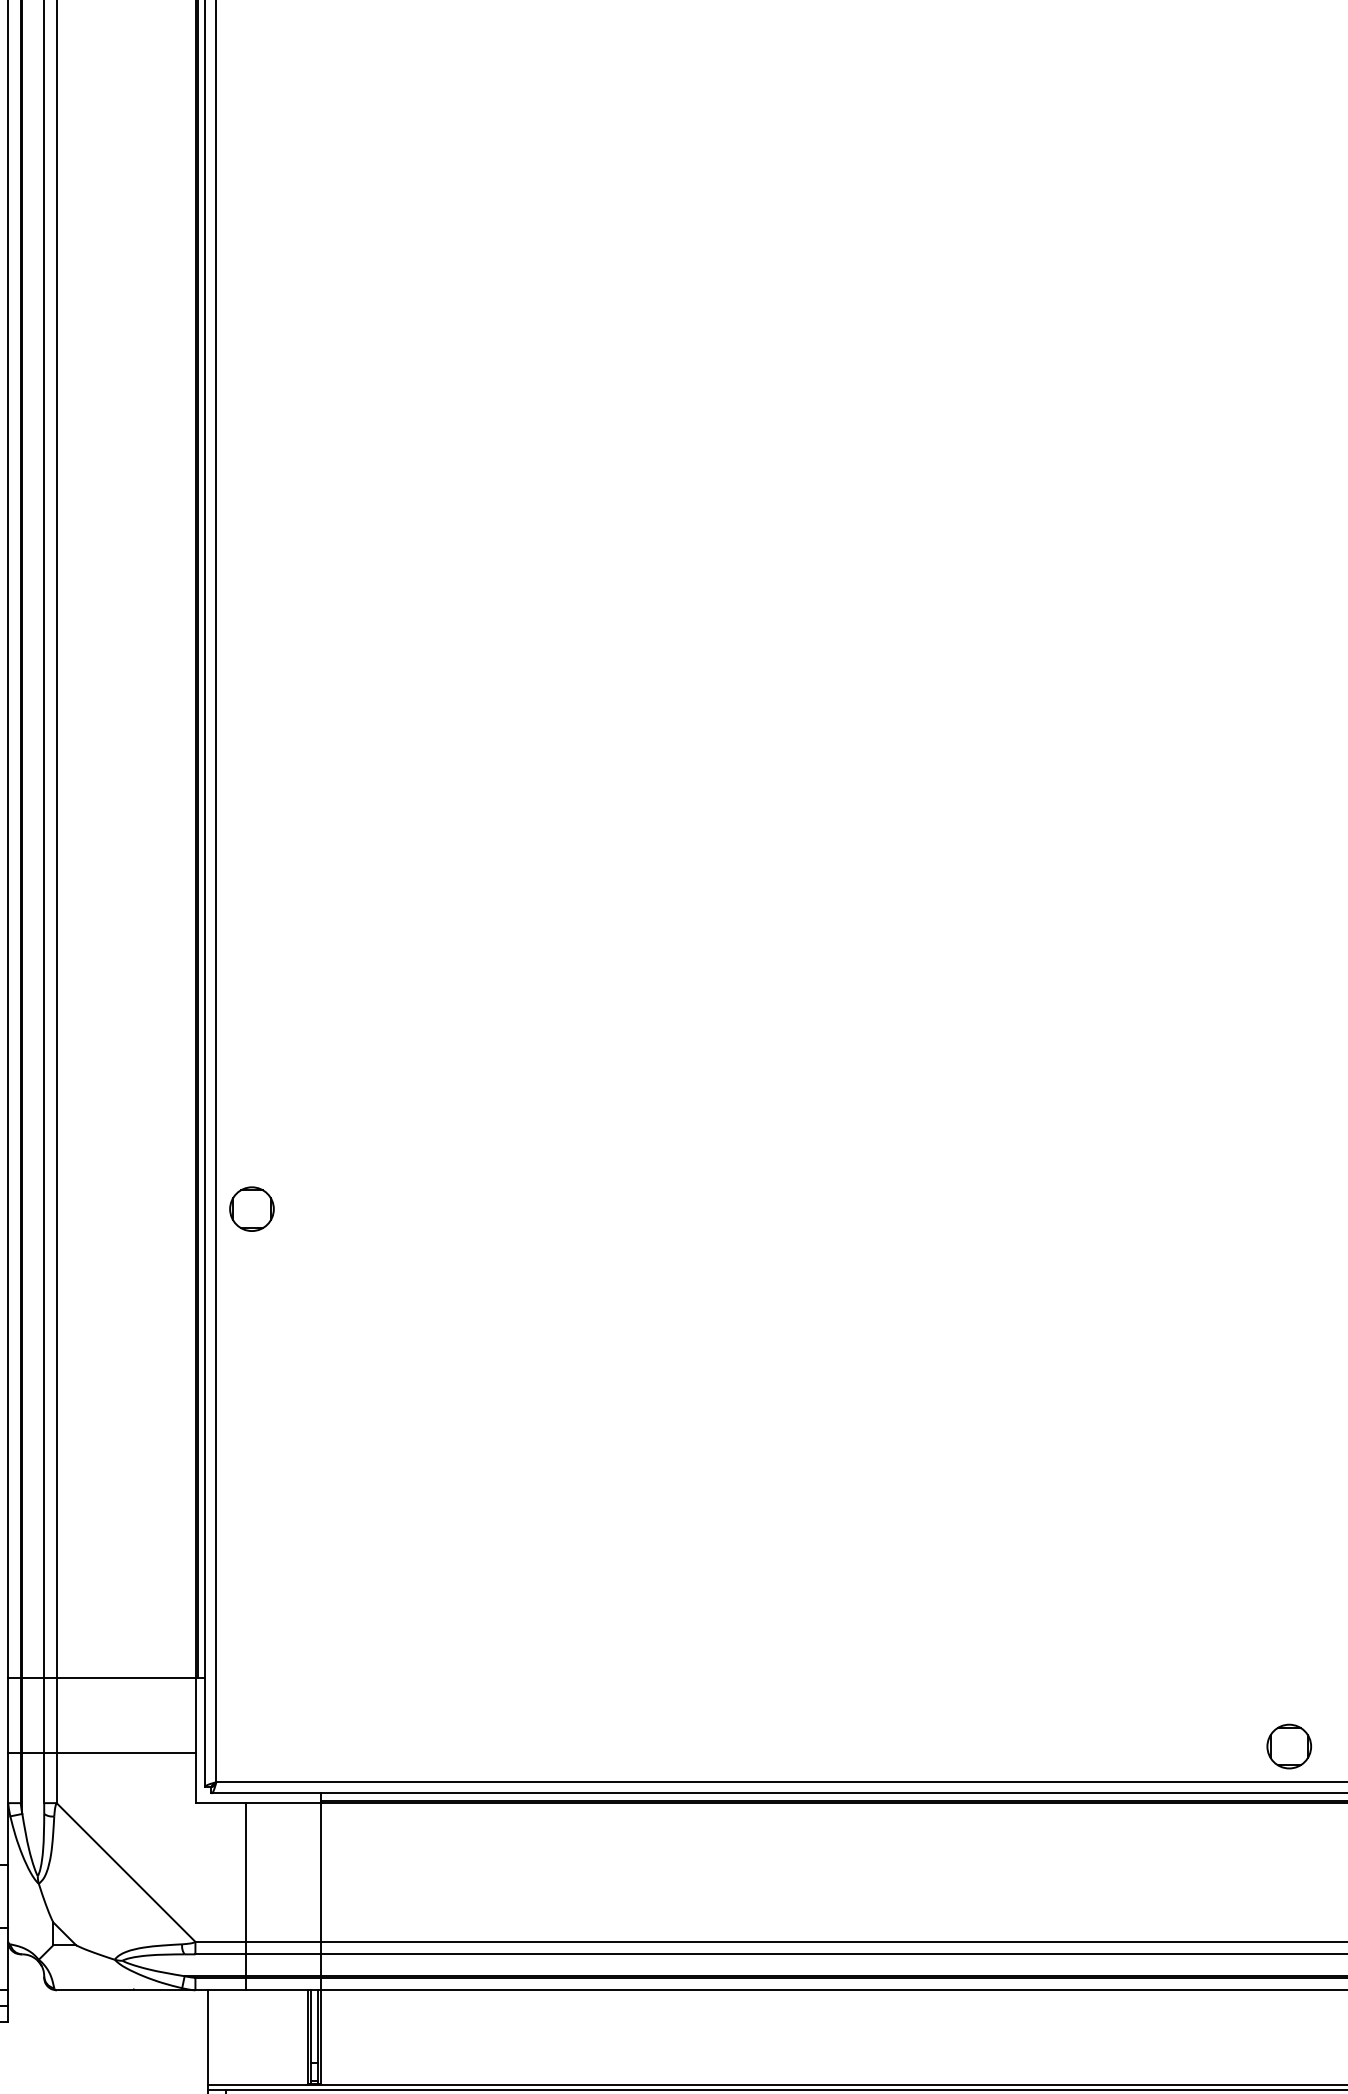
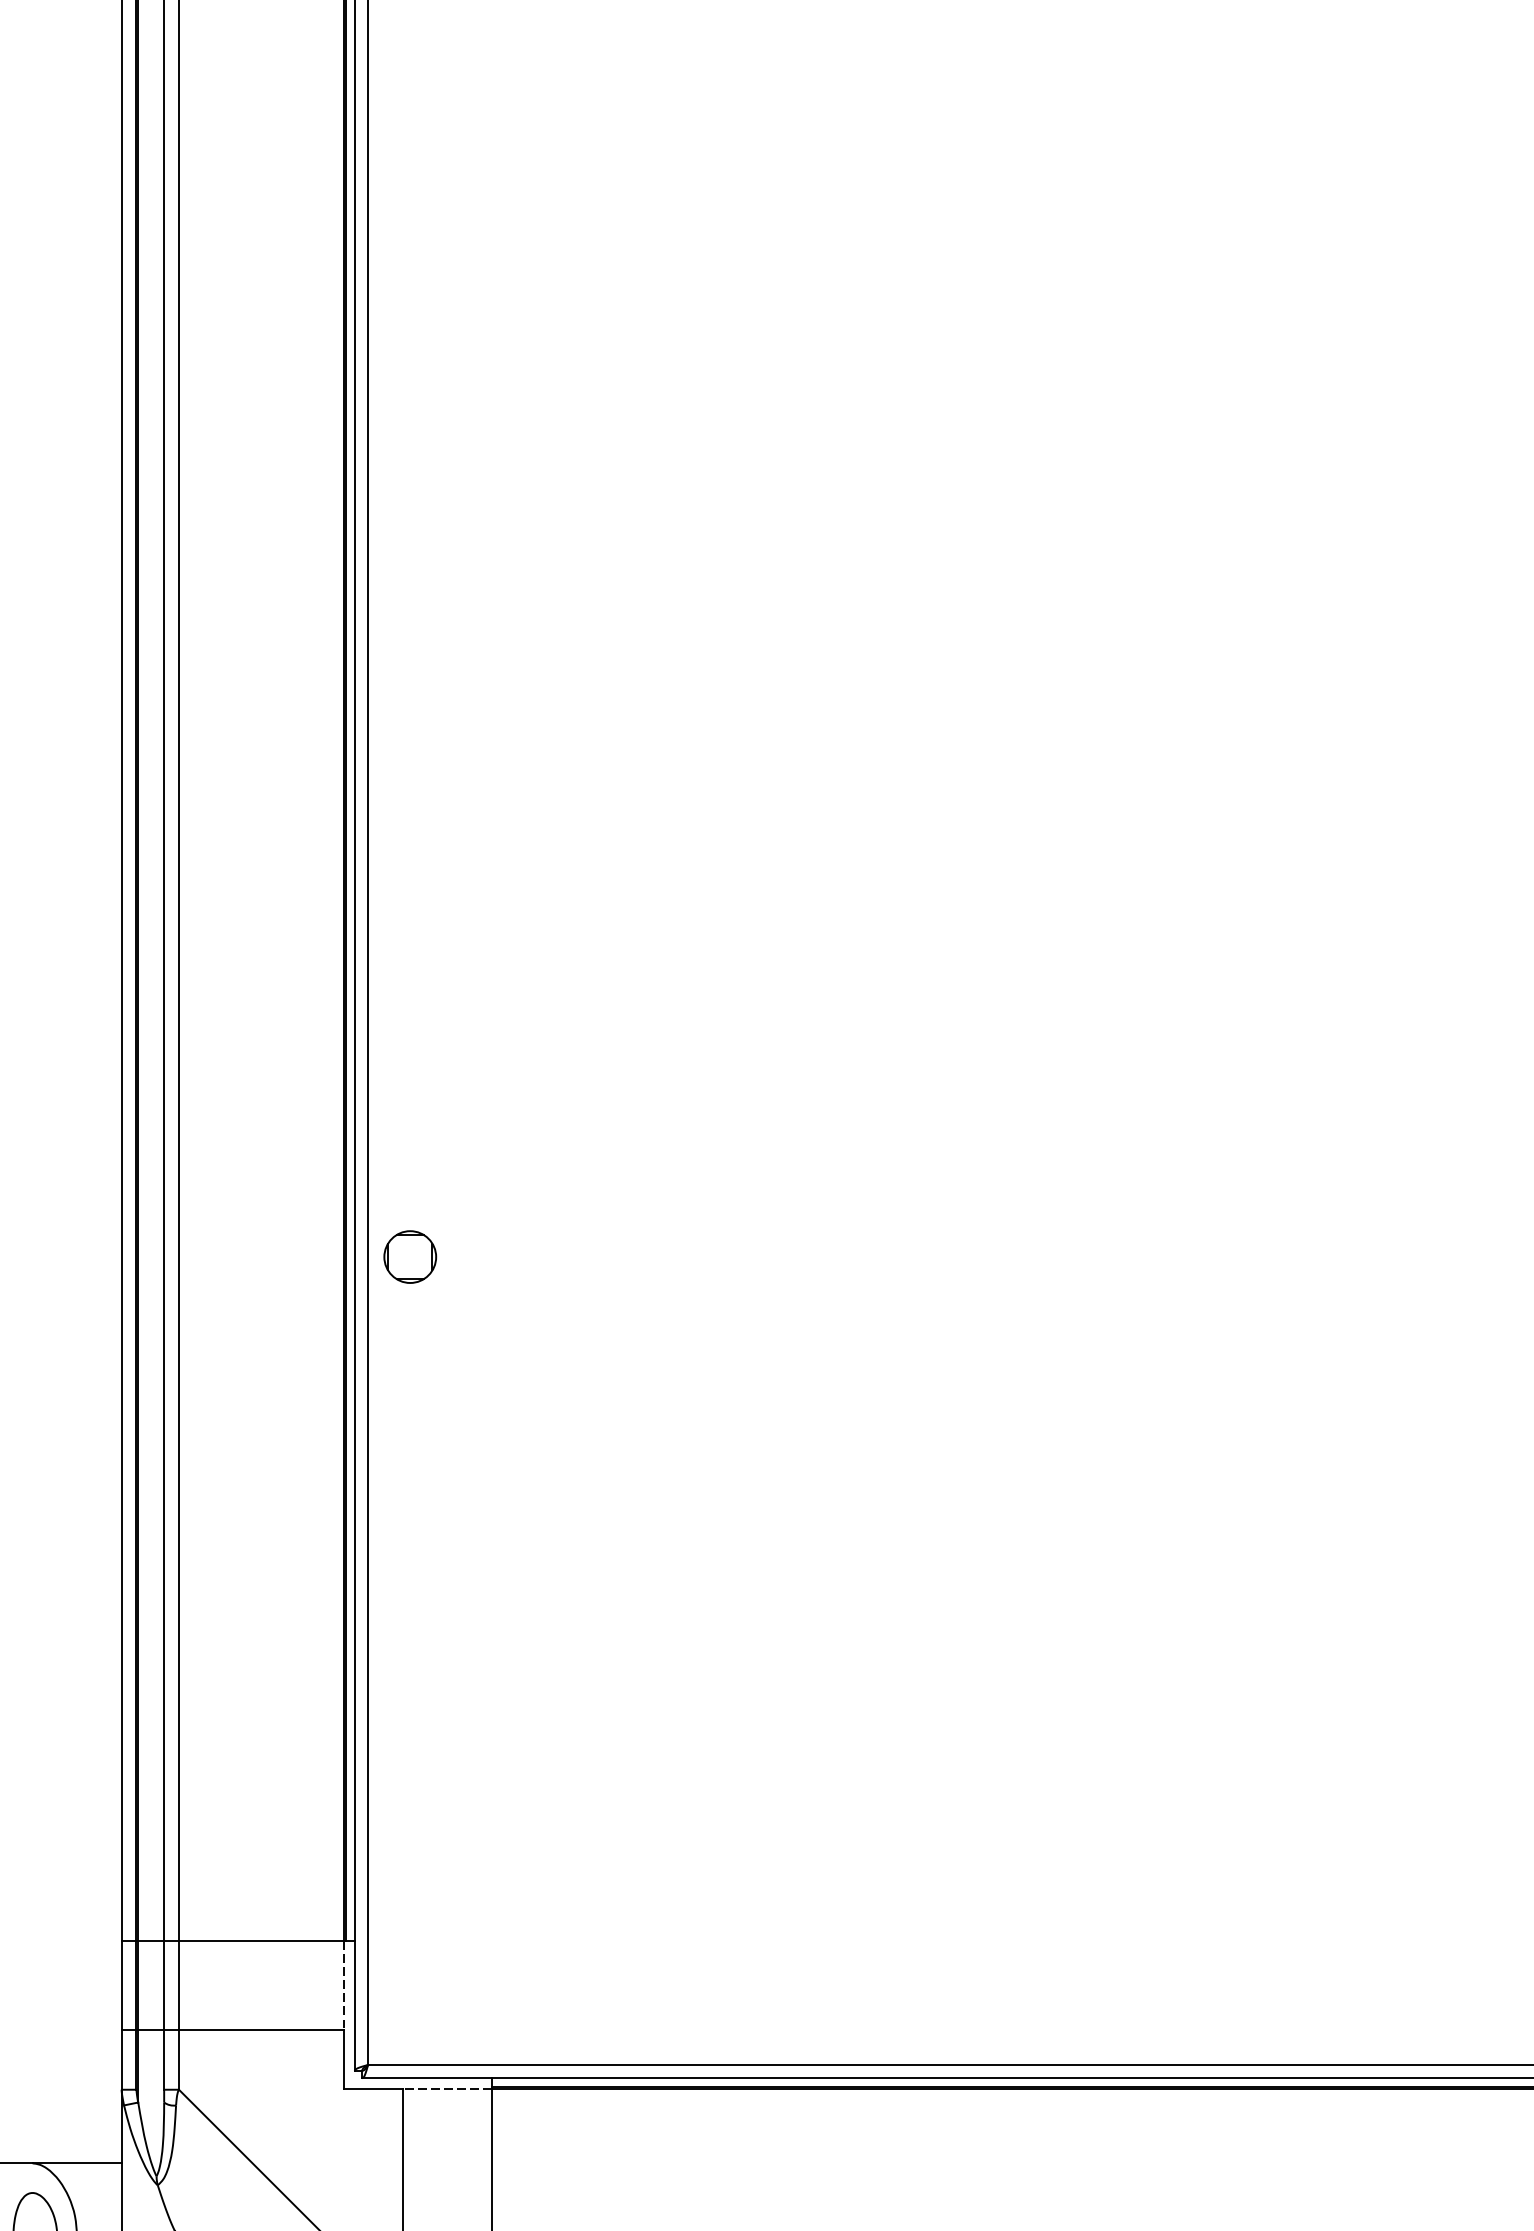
part: (251, 1208) -> (409, 1256), moved
line: (195, 1715) -> (343, 1985), solid -> dashed
line: (282, 1802) -> (446, 2088), solid -> dashed

